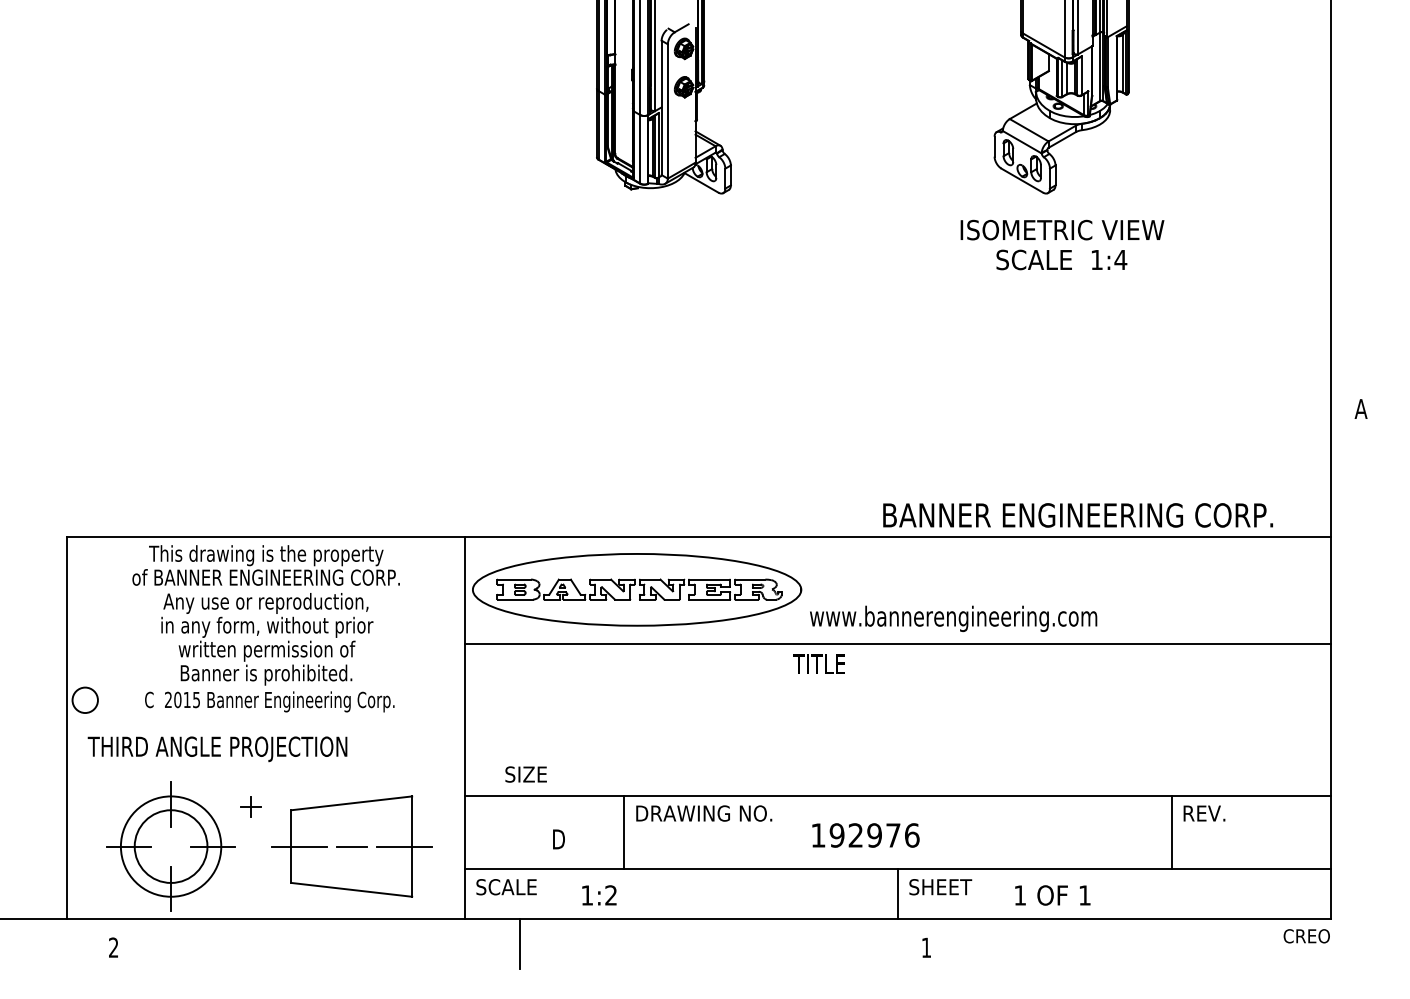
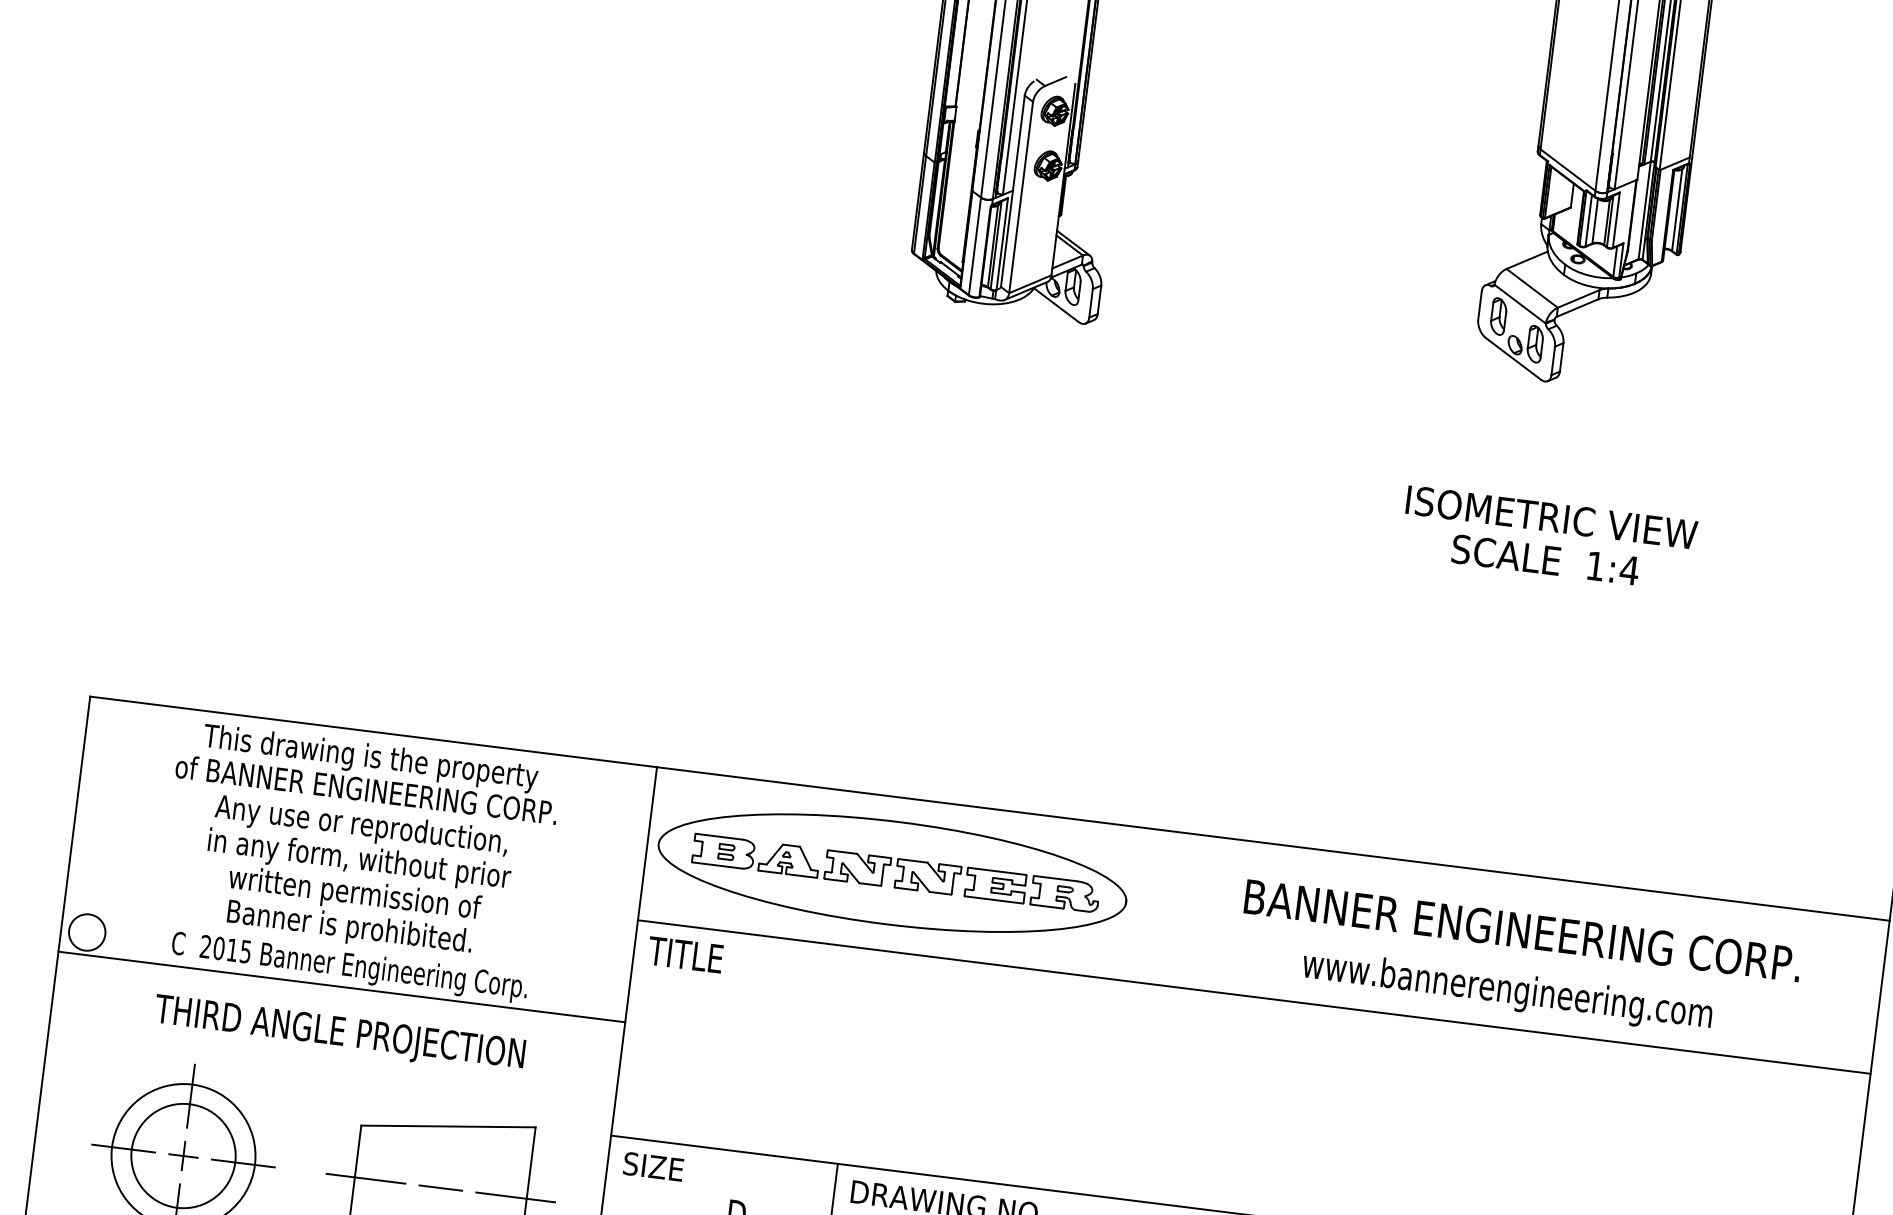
text: (1062, 244) -> (1549, 538), moved
text: (1077, 515) -> (1522, 930), moved
text: (953, 618) -> (1507, 991), moved
text: (818, 663) -> (684, 953), moved
line: (266, 716) -> (342, 987), added
text: (217, 749) -> (339, 1035), moved
text: (525, 774) -> (652, 1166), moved
part: (250, 806) -> (182, 1155), moved

